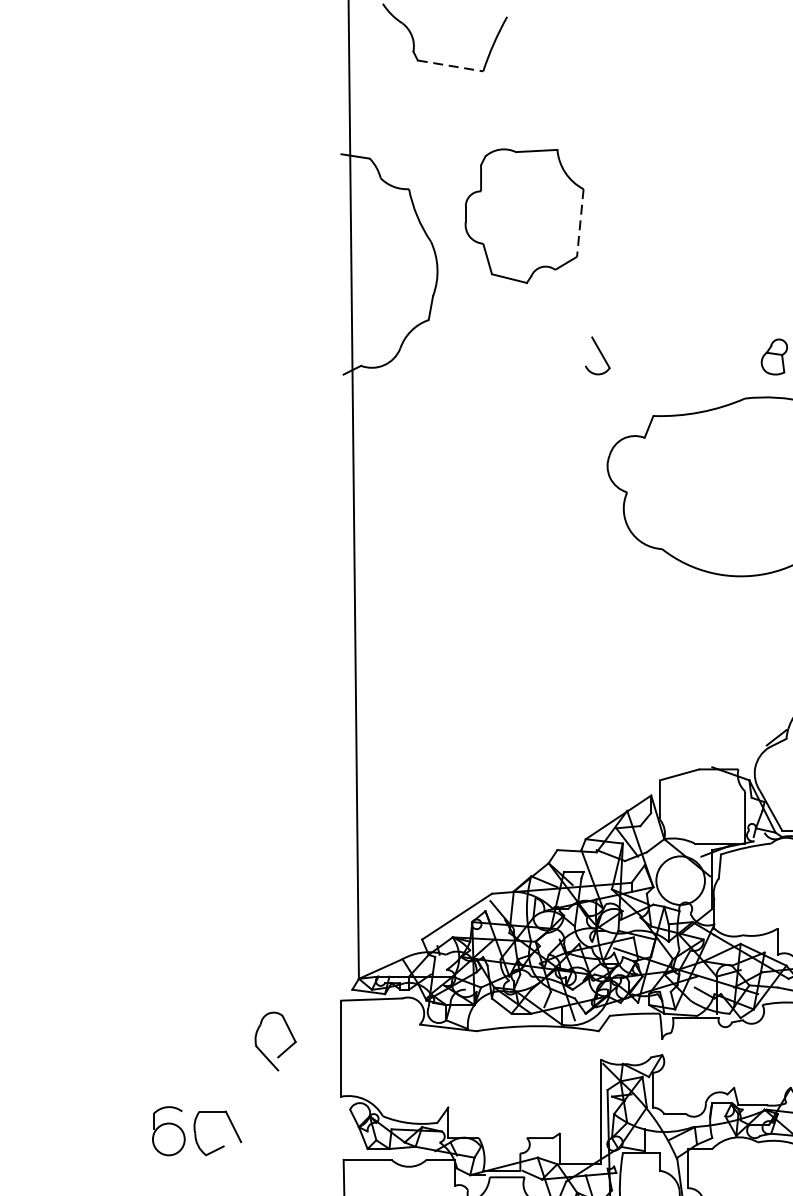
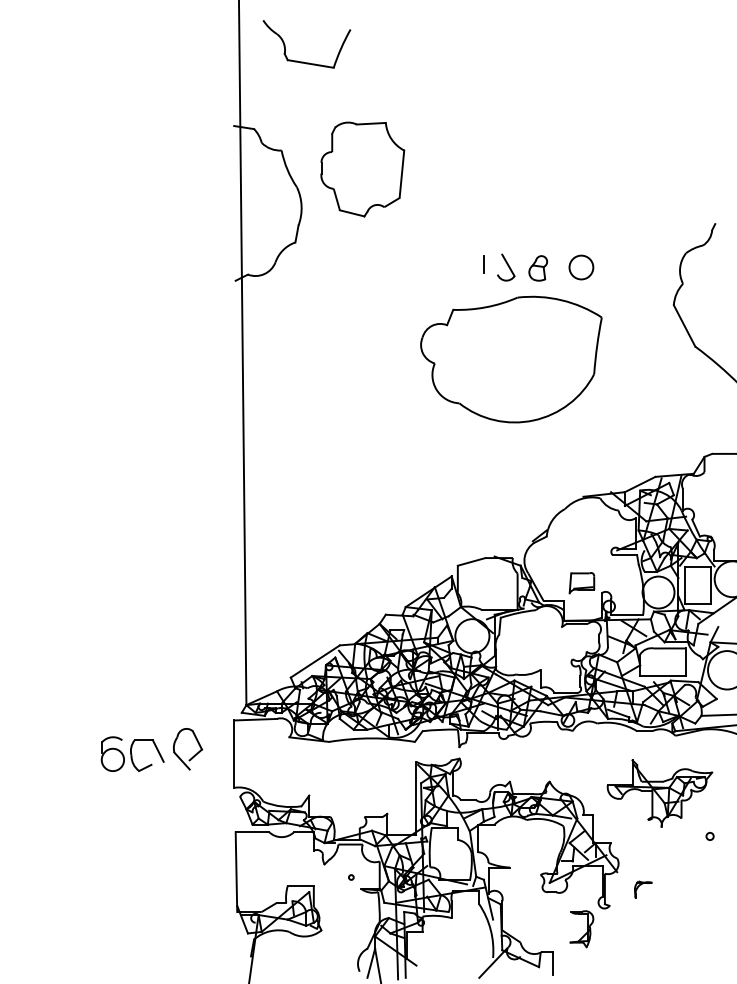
line: (451, 66) -> (311, 64), dashed -> solid
line: (579, 223) -> (401, 174), dashed -> solid
line: (696, 351) -> (483, 264), added
part: (598, 355) -> (506, 267), moved
part: (196, 1130) -> (132, 753), moved

